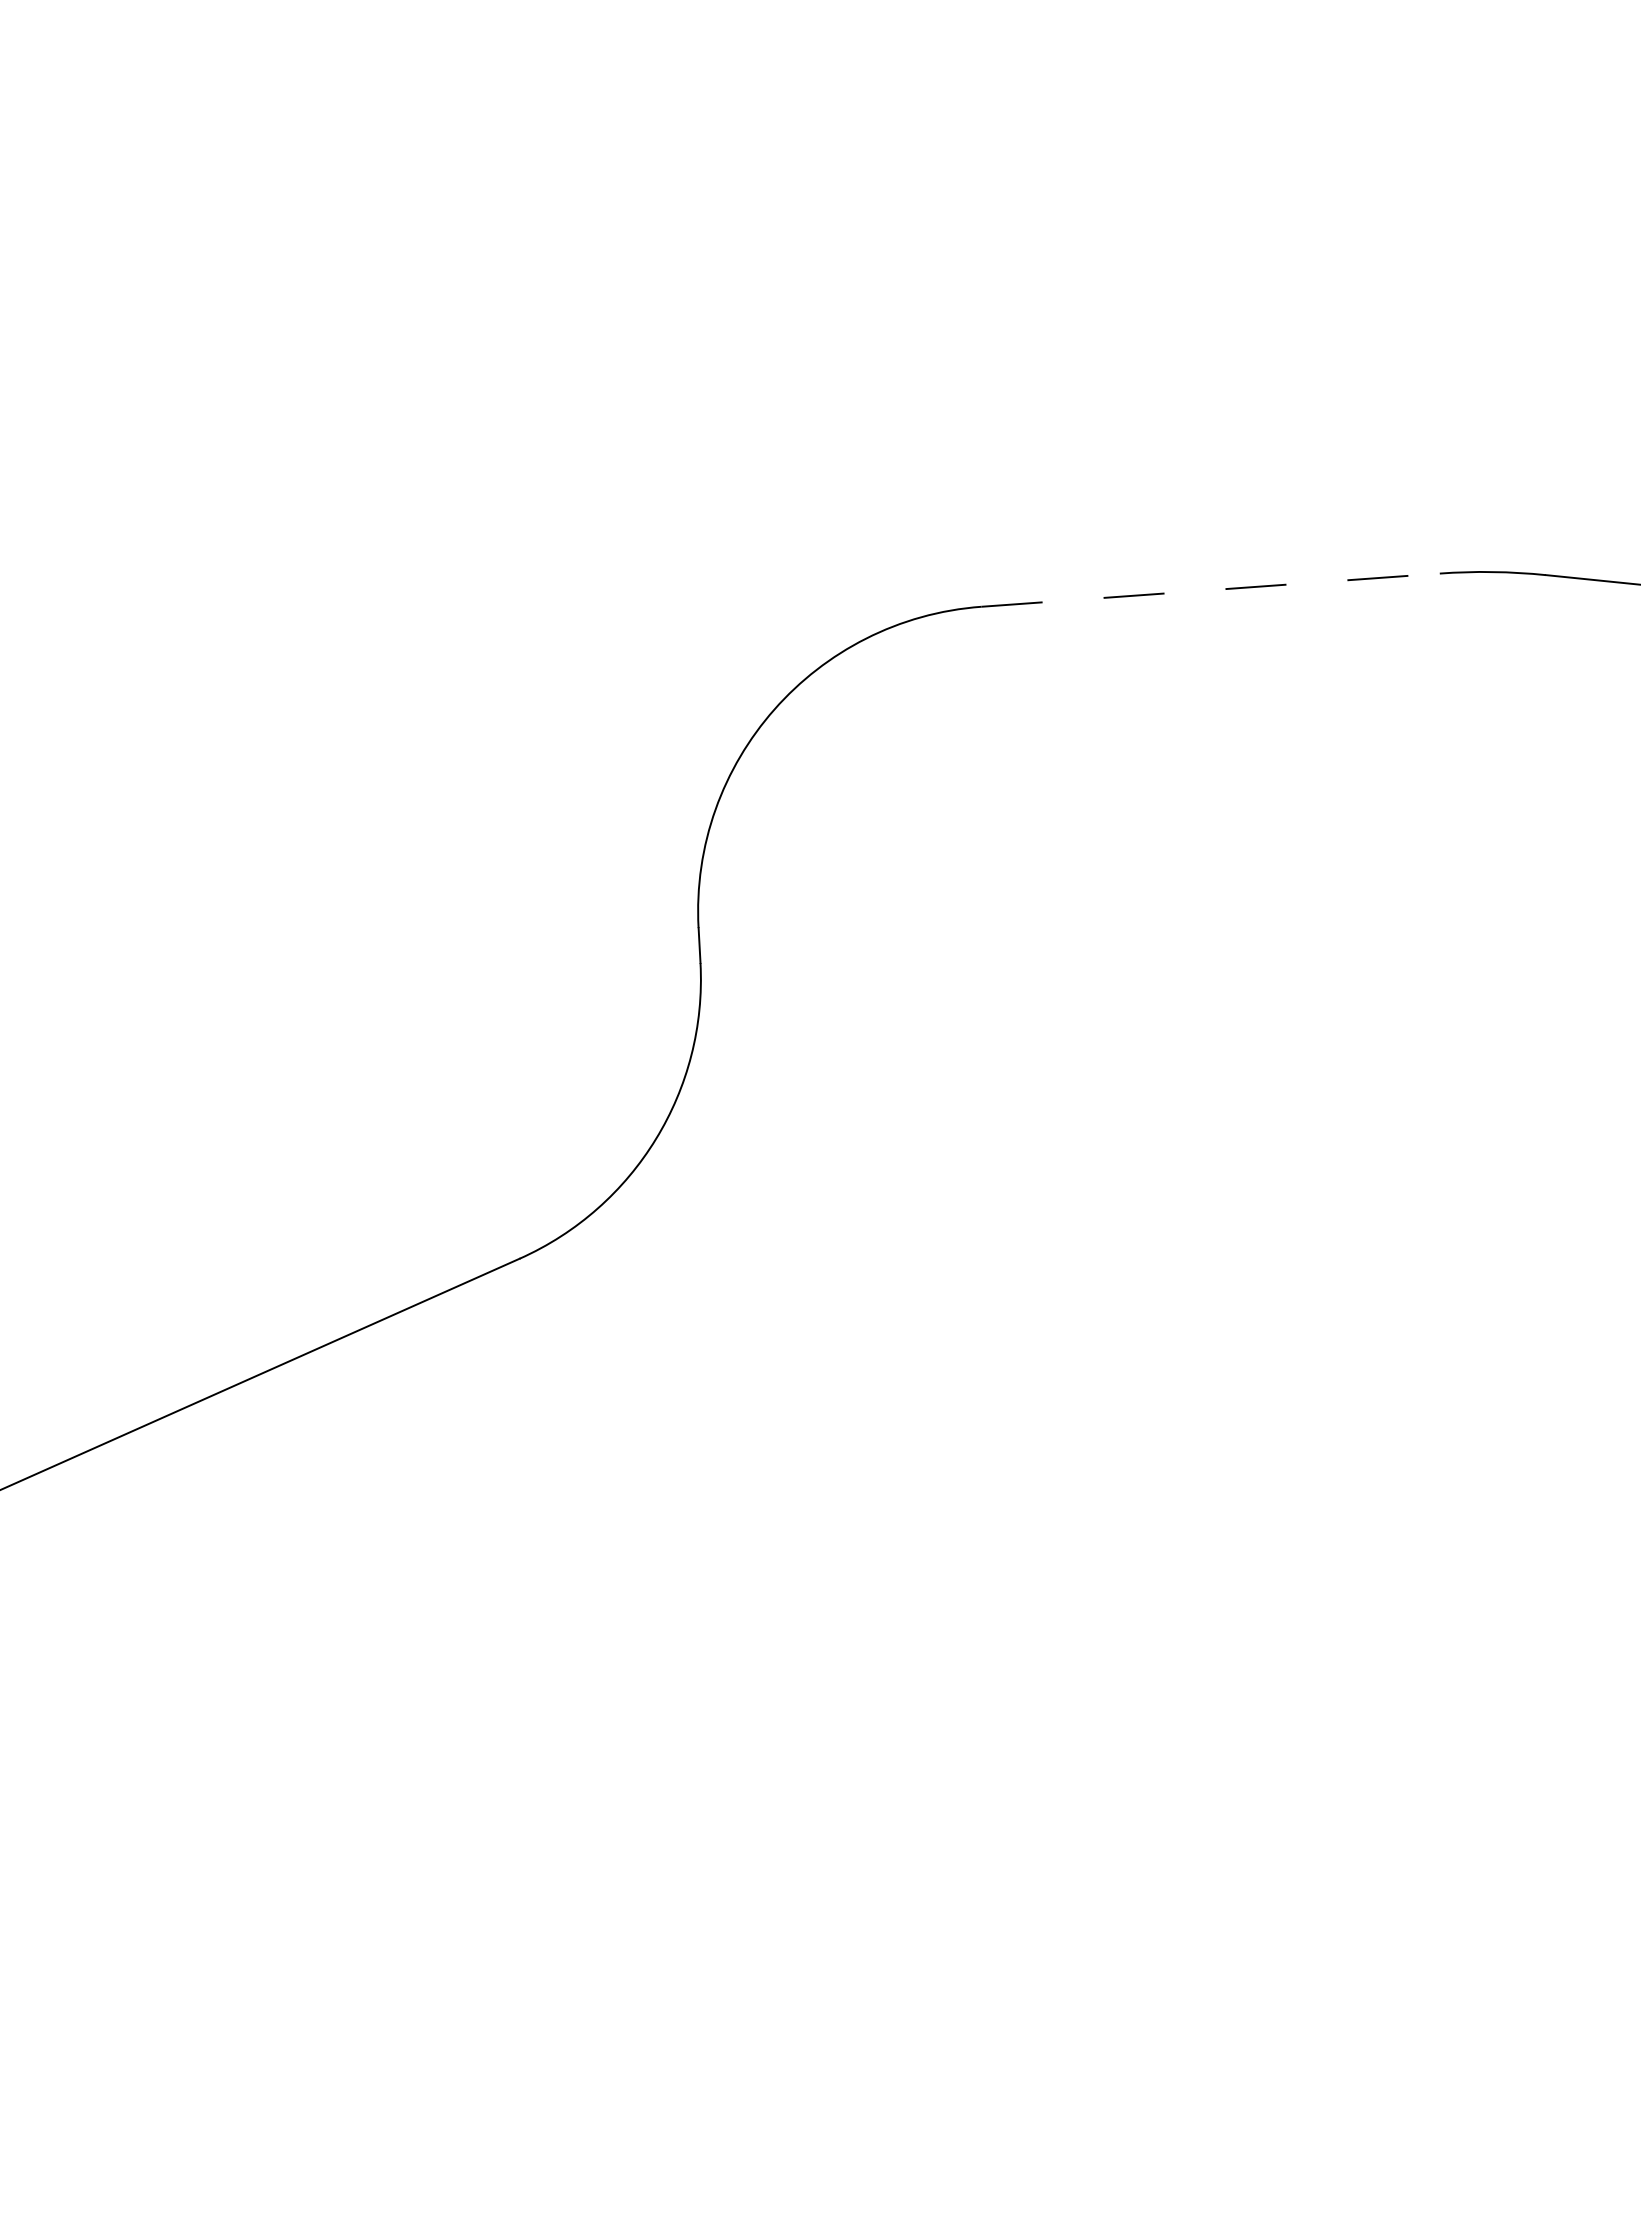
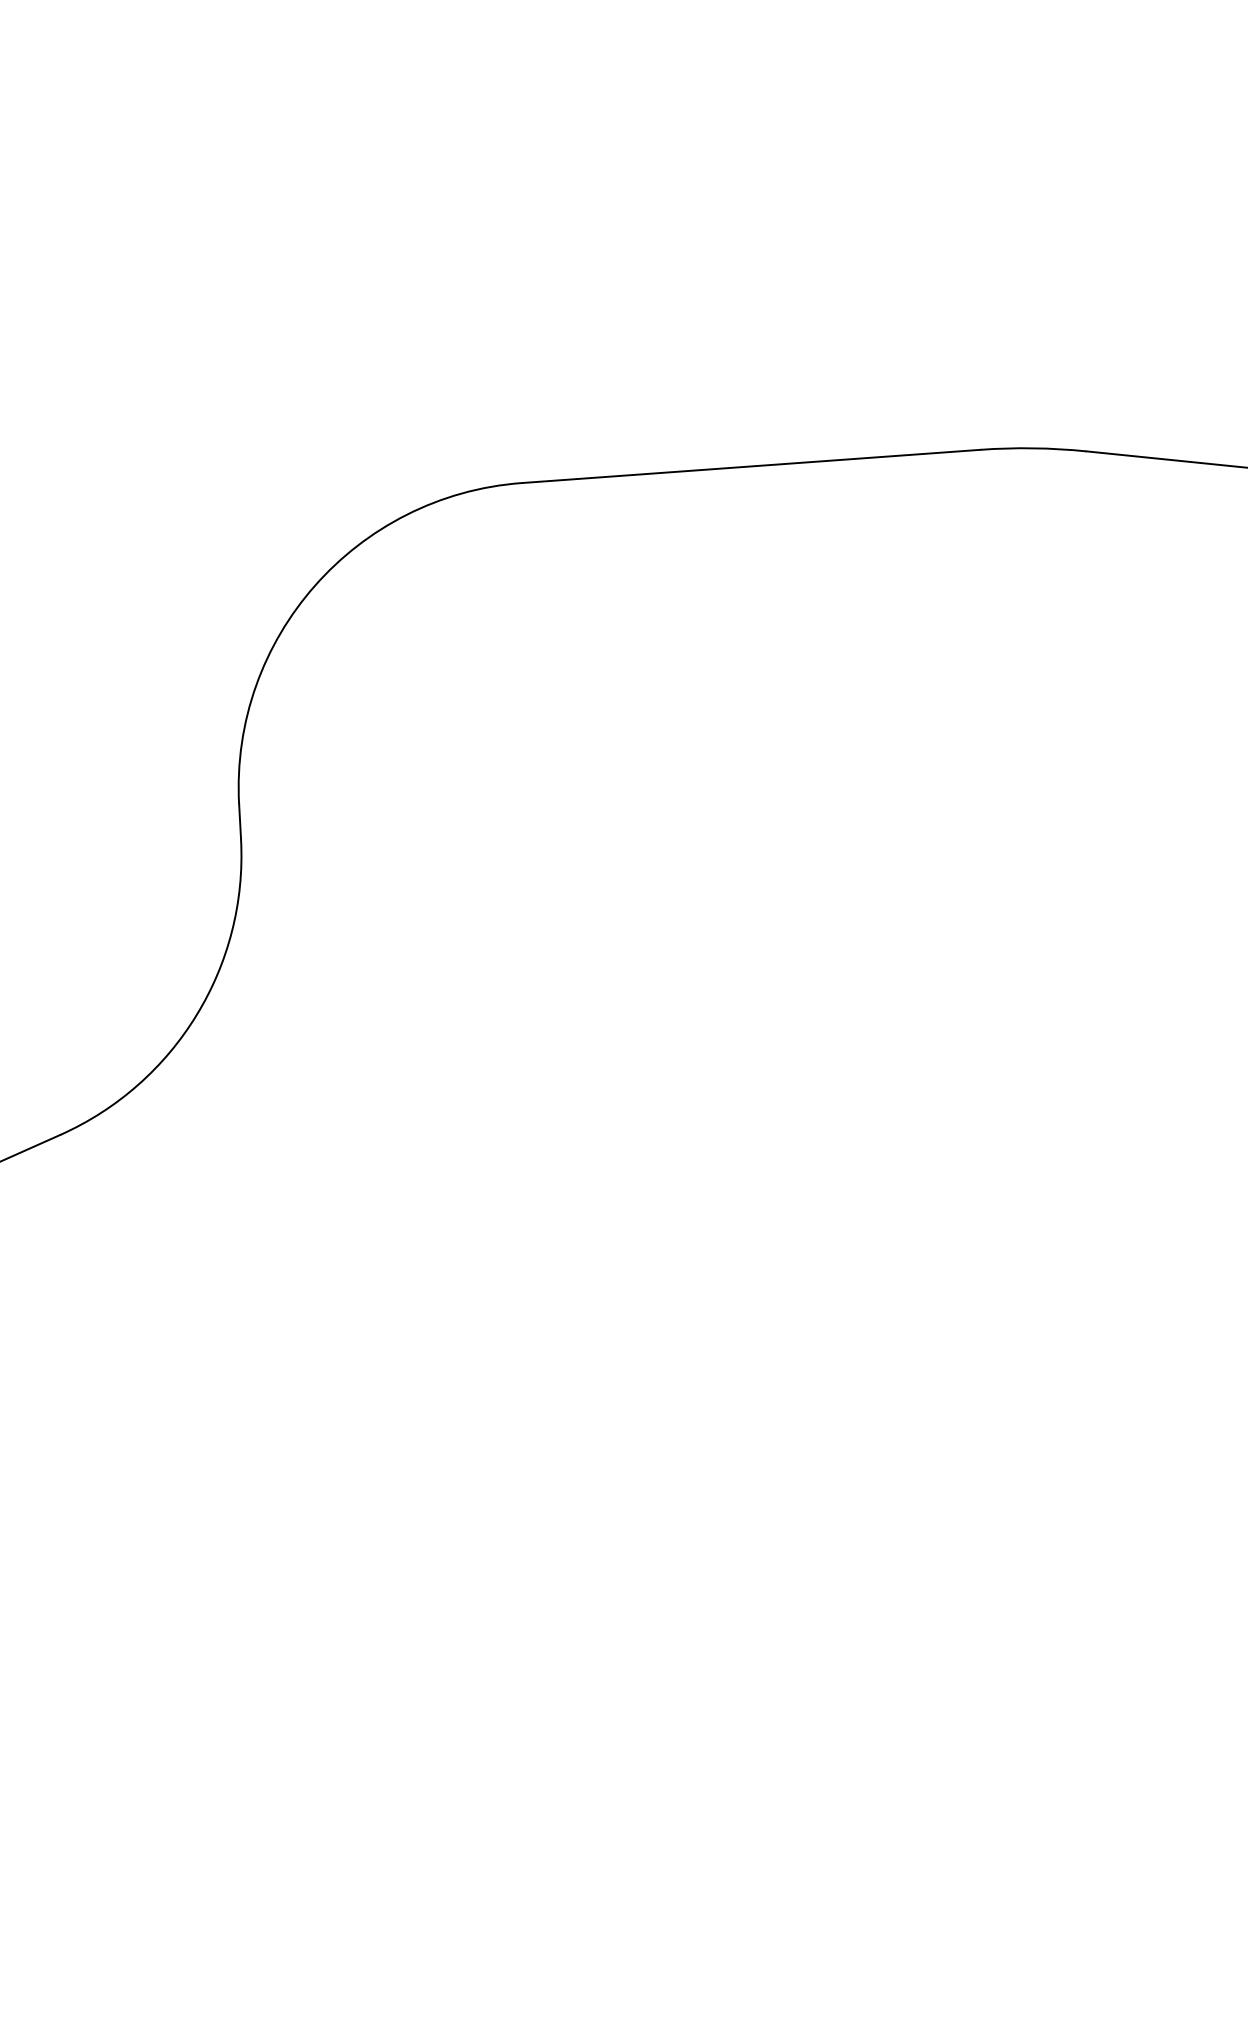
line: (1210, 590) -> (751, 466), dashed -> solid

